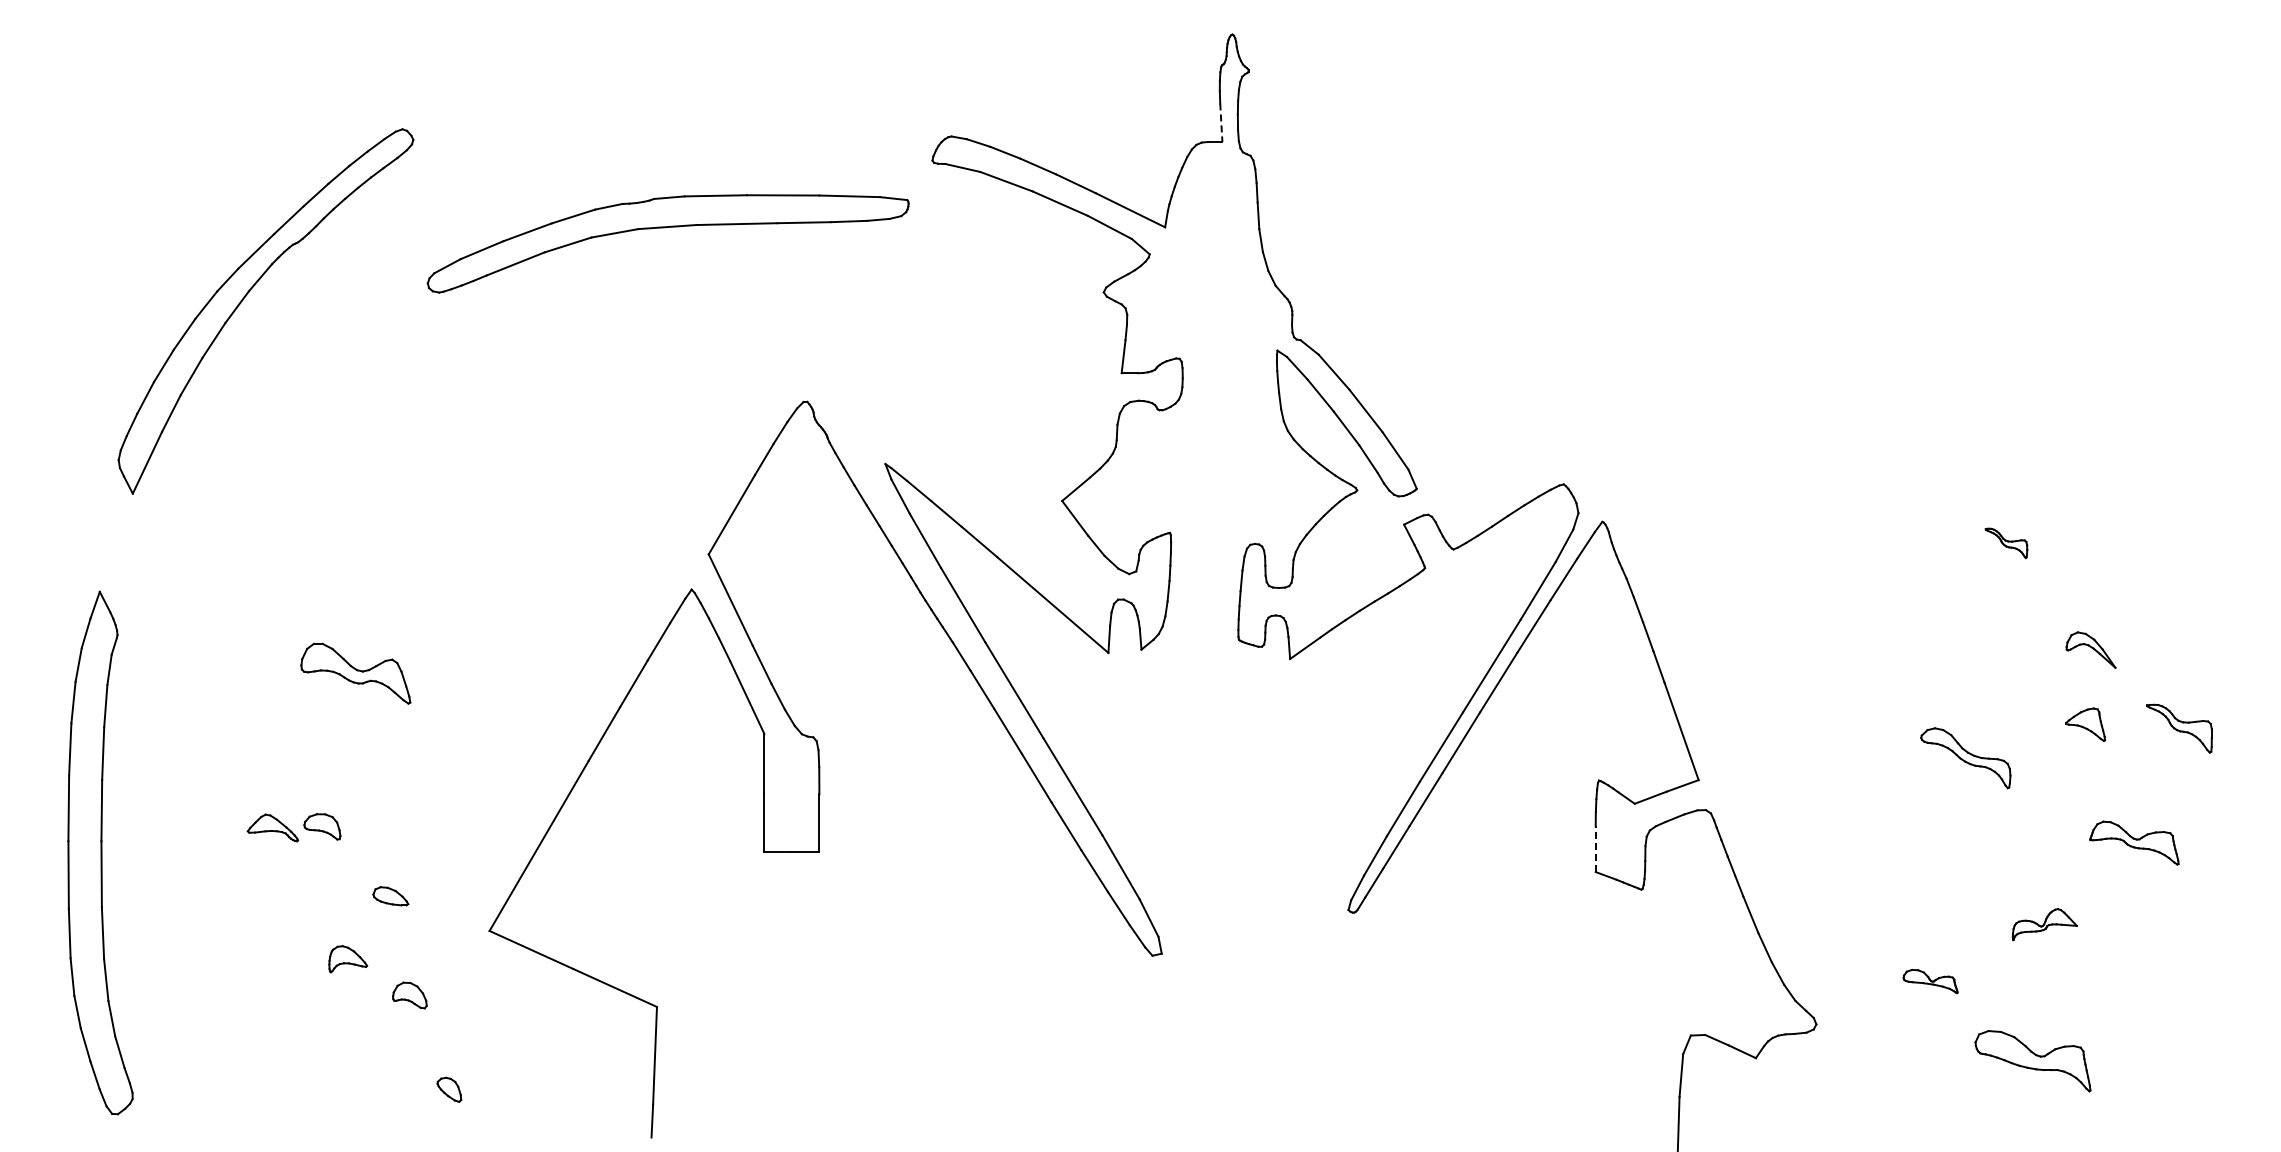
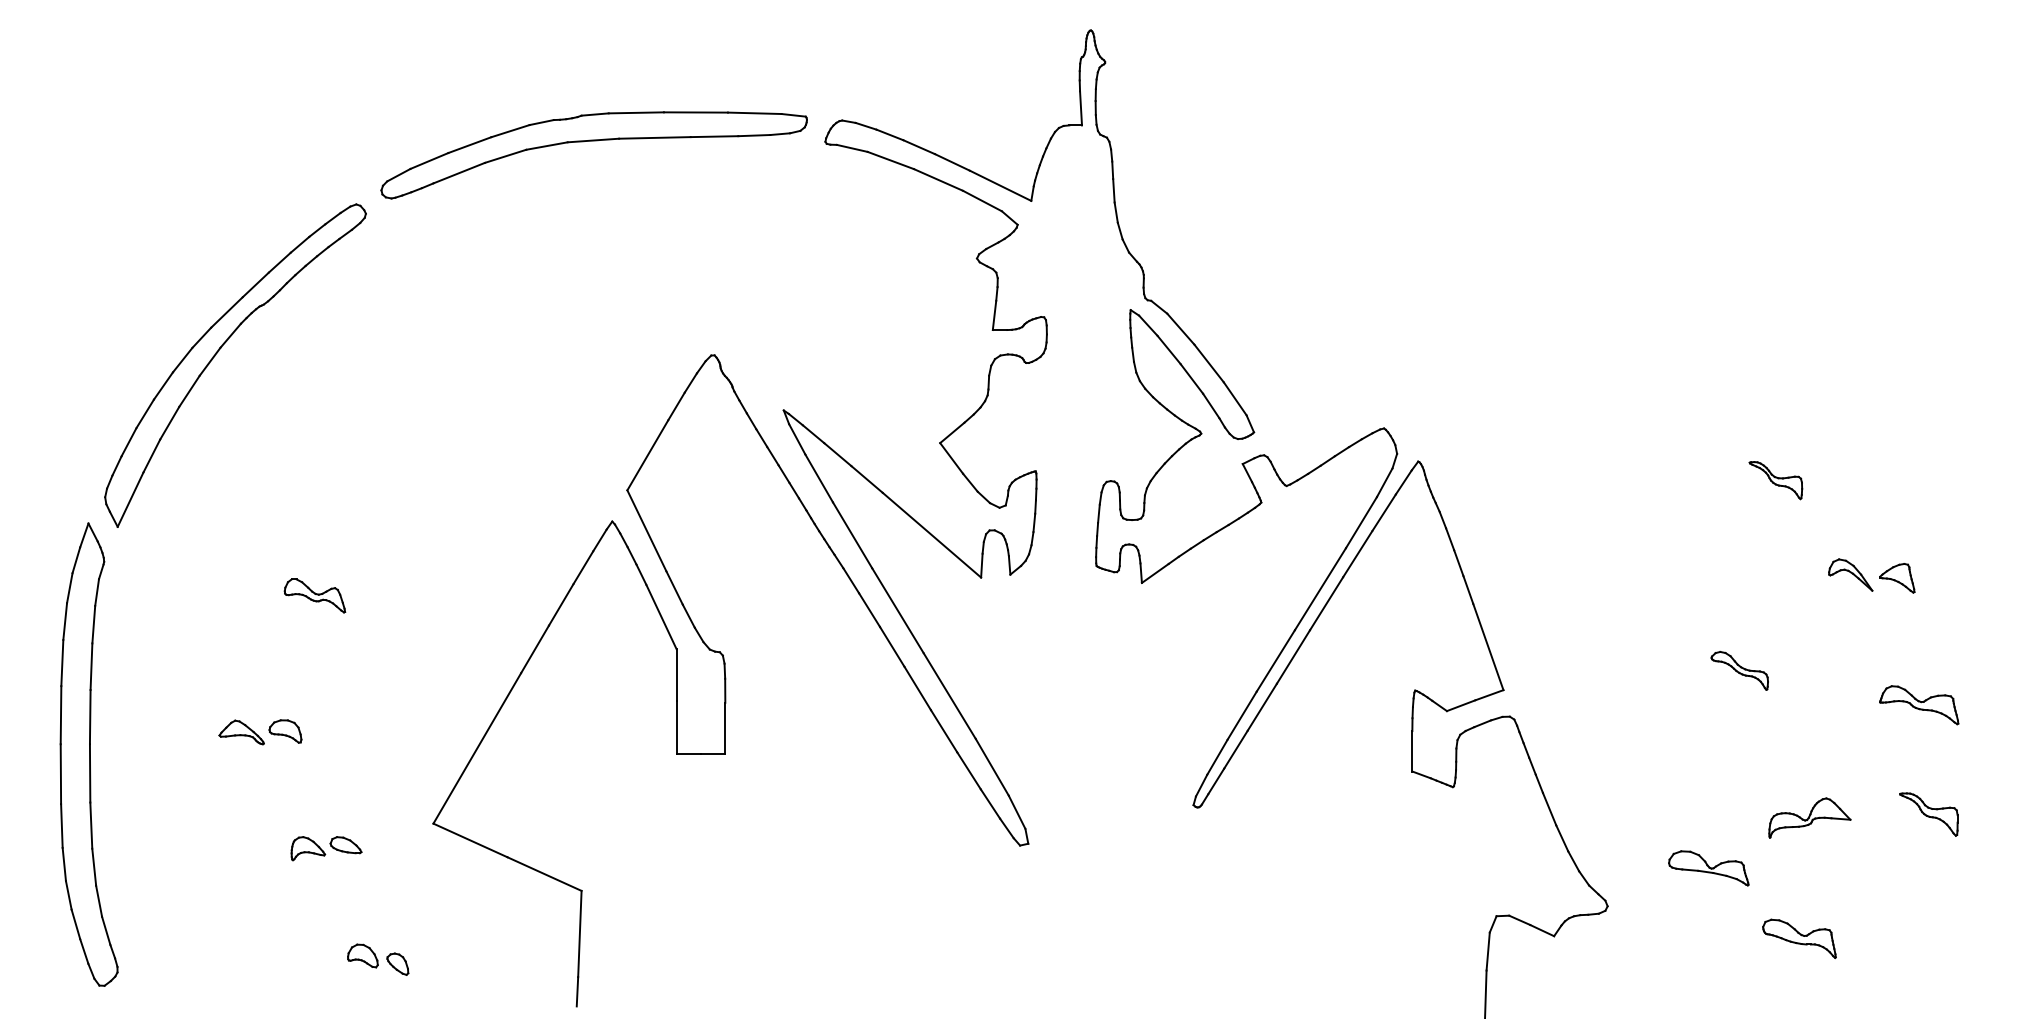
line: (1221, 123) -> (1081, 109), dashed -> solid
part: (665, 228) -> (591, 141), moved
part: (244, 299) -> (216, 355), moved
part: (2006, 543) -> (1775, 480), size x1.43
part: (355, 673) -> (314, 595), size x0.62
part: (2085, 724) -> (1897, 578), moved
part: (2179, 728) -> (1929, 814), moved
part: (1965, 758) -> (1739, 671), size x0.71
part: (2134, 842) -> (1919, 704), moved
line: (1595, 849) -> (1412, 751), dashed -> solid
part: (390, 896) -> (345, 845), moved
part: (2044, 924) -> (1809, 817), size x1.43
part: (1930, 981) -> (1708, 868), size x1.67
part: (409, 995) -> (362, 955), moved
part: (2033, 1060) -> (1799, 938), size x0.71

